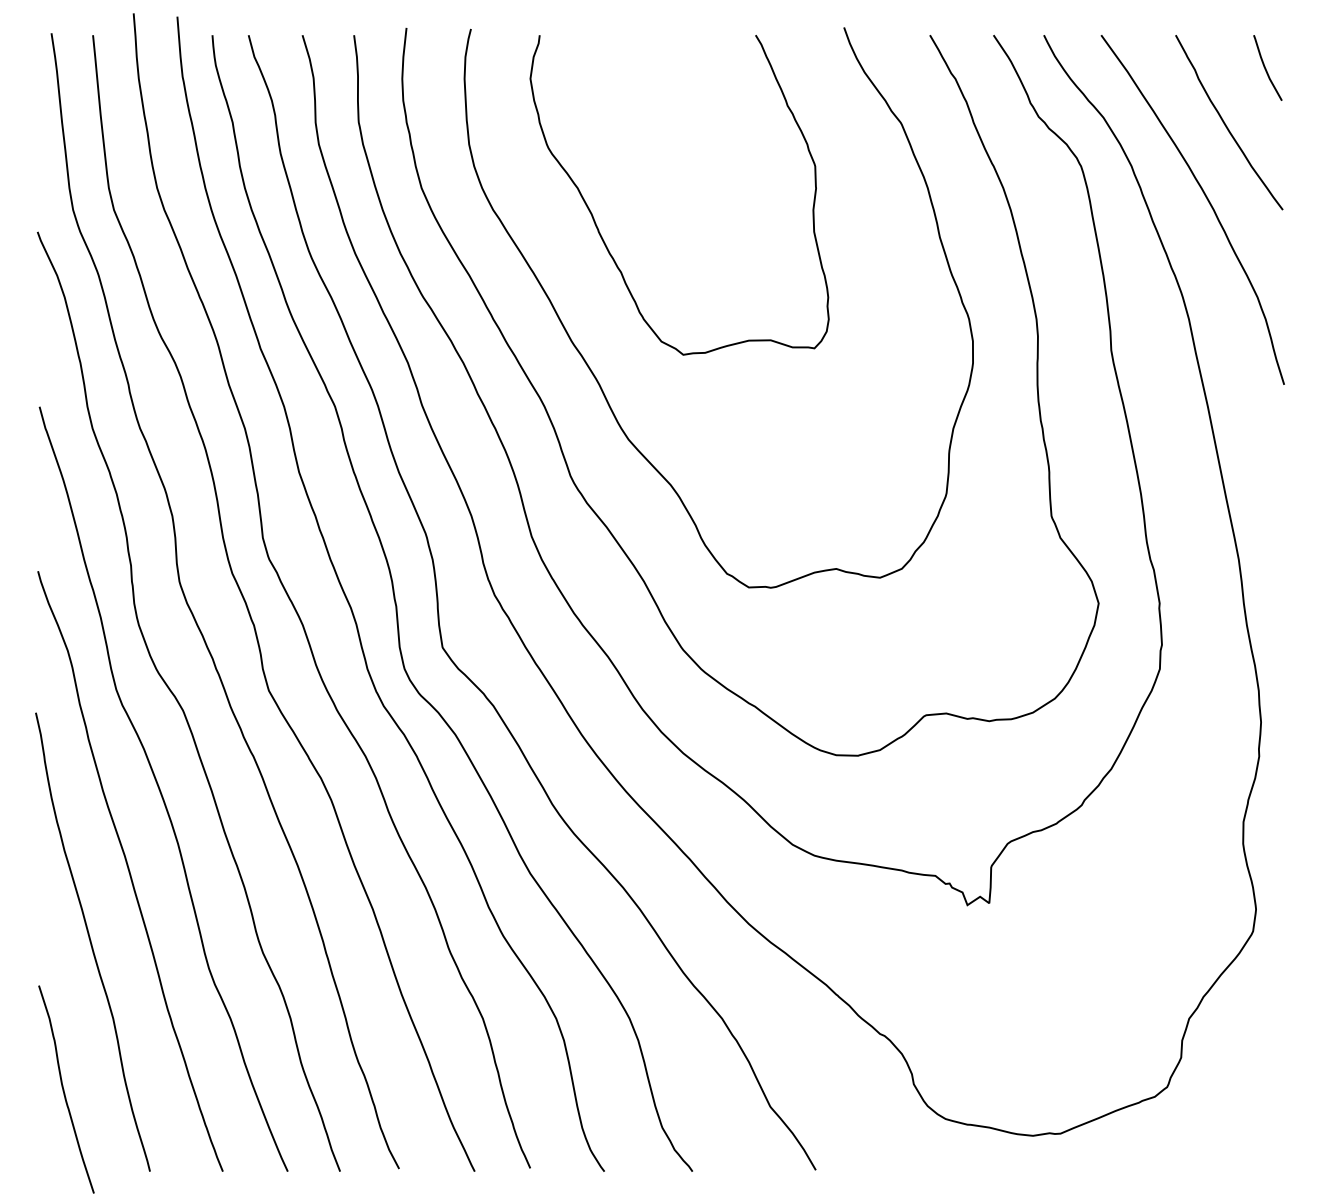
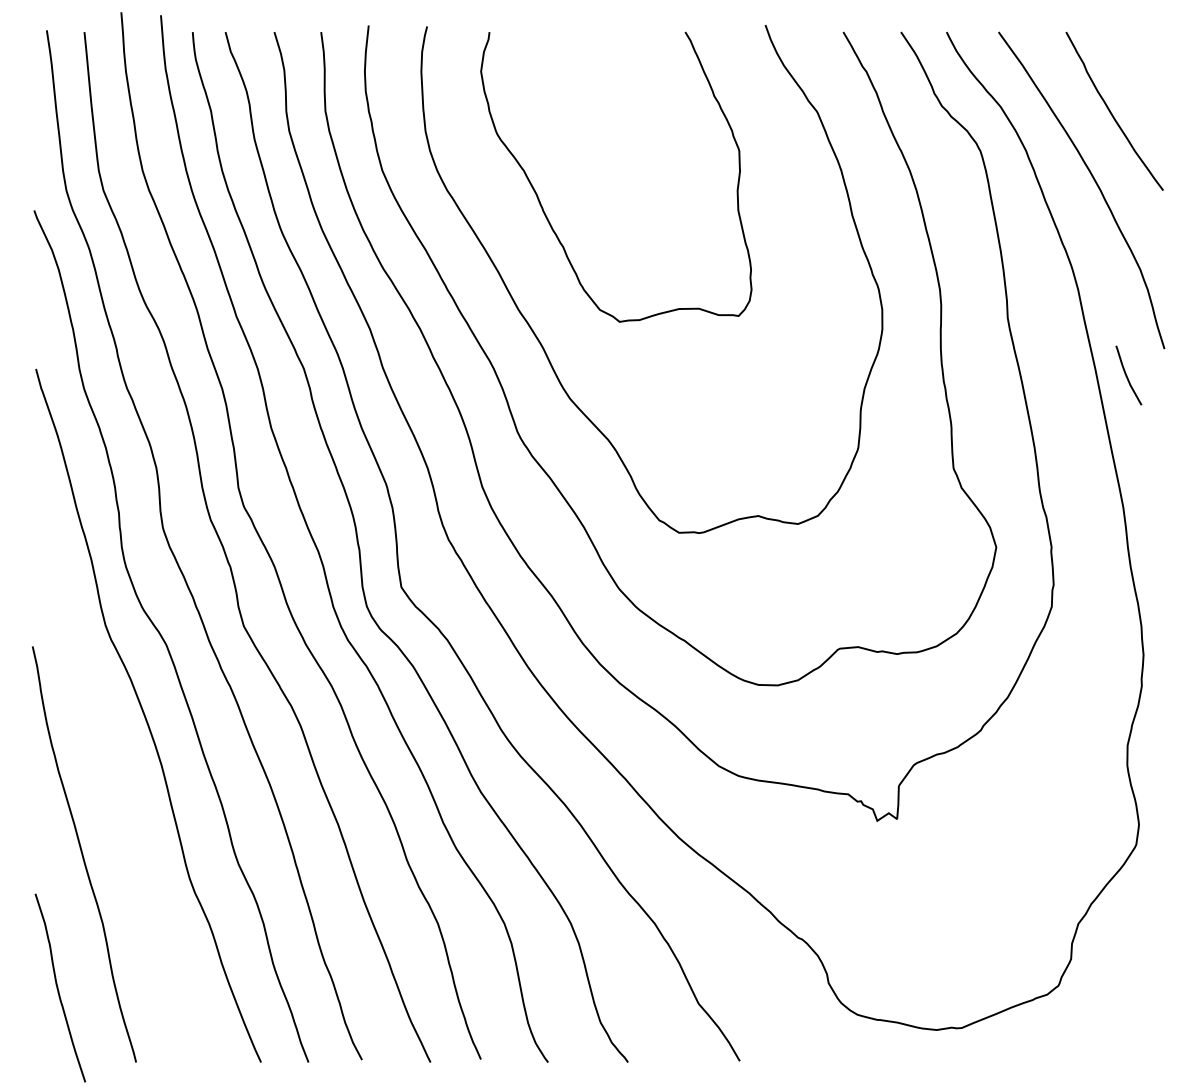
curve: (1266, 68) -> (1127, 375), moved
curve: (130, 871) -> (118, 790), removed

